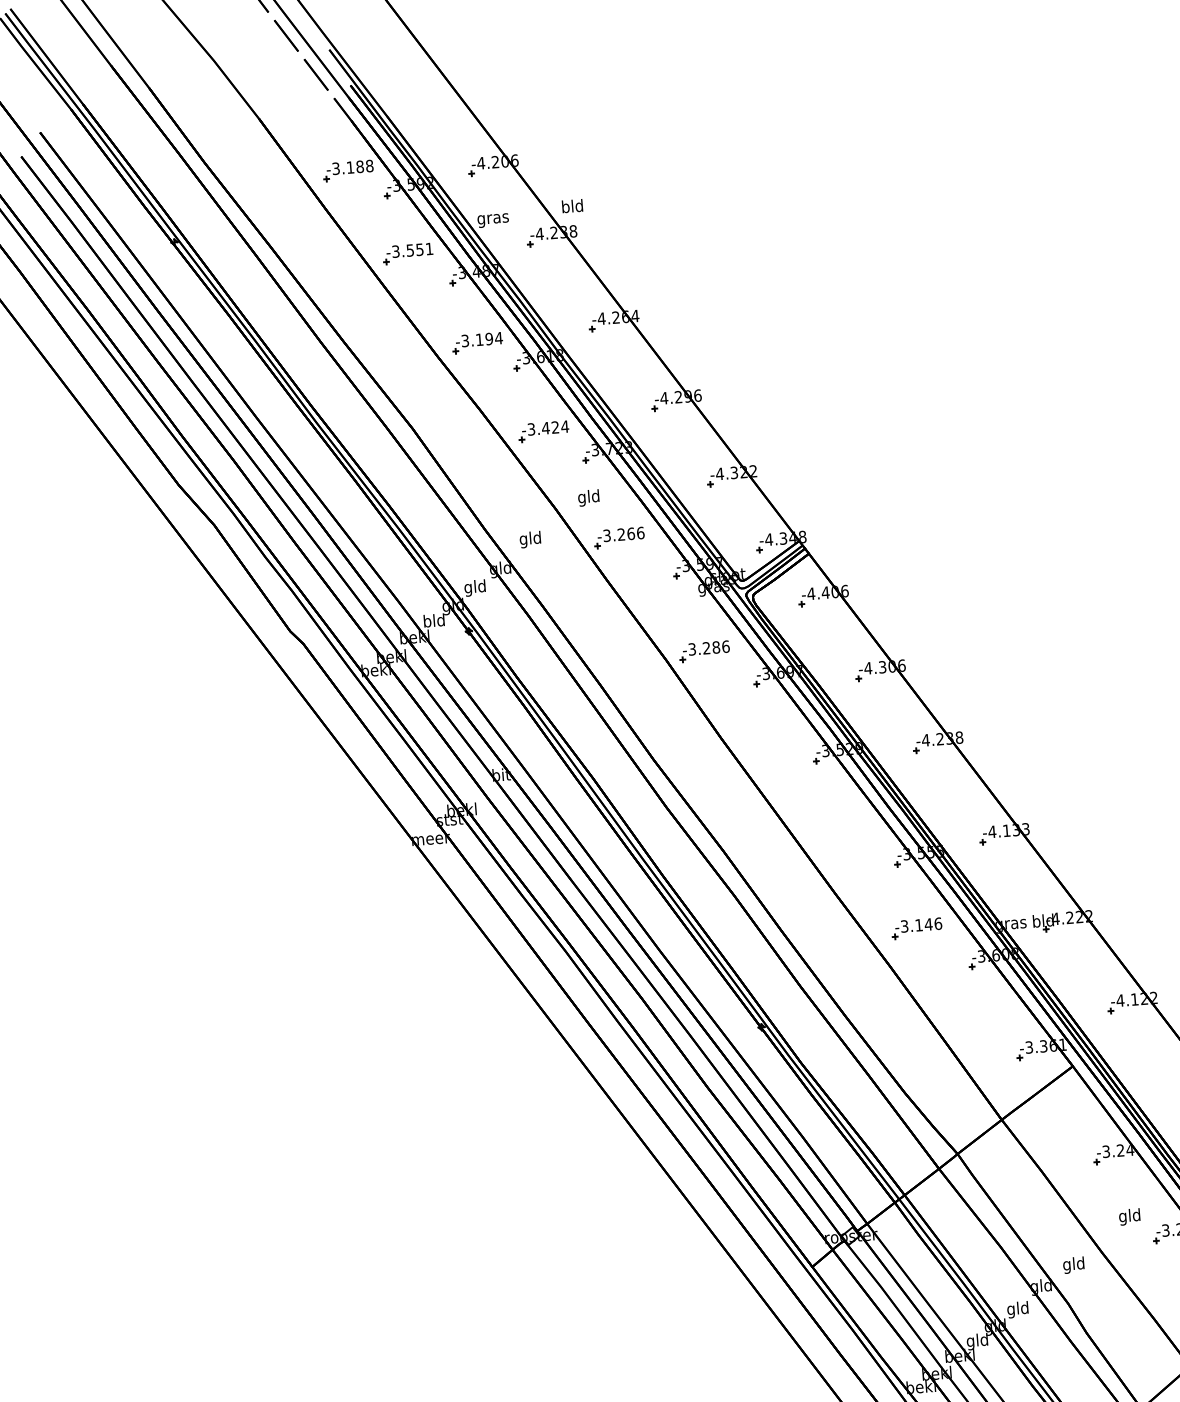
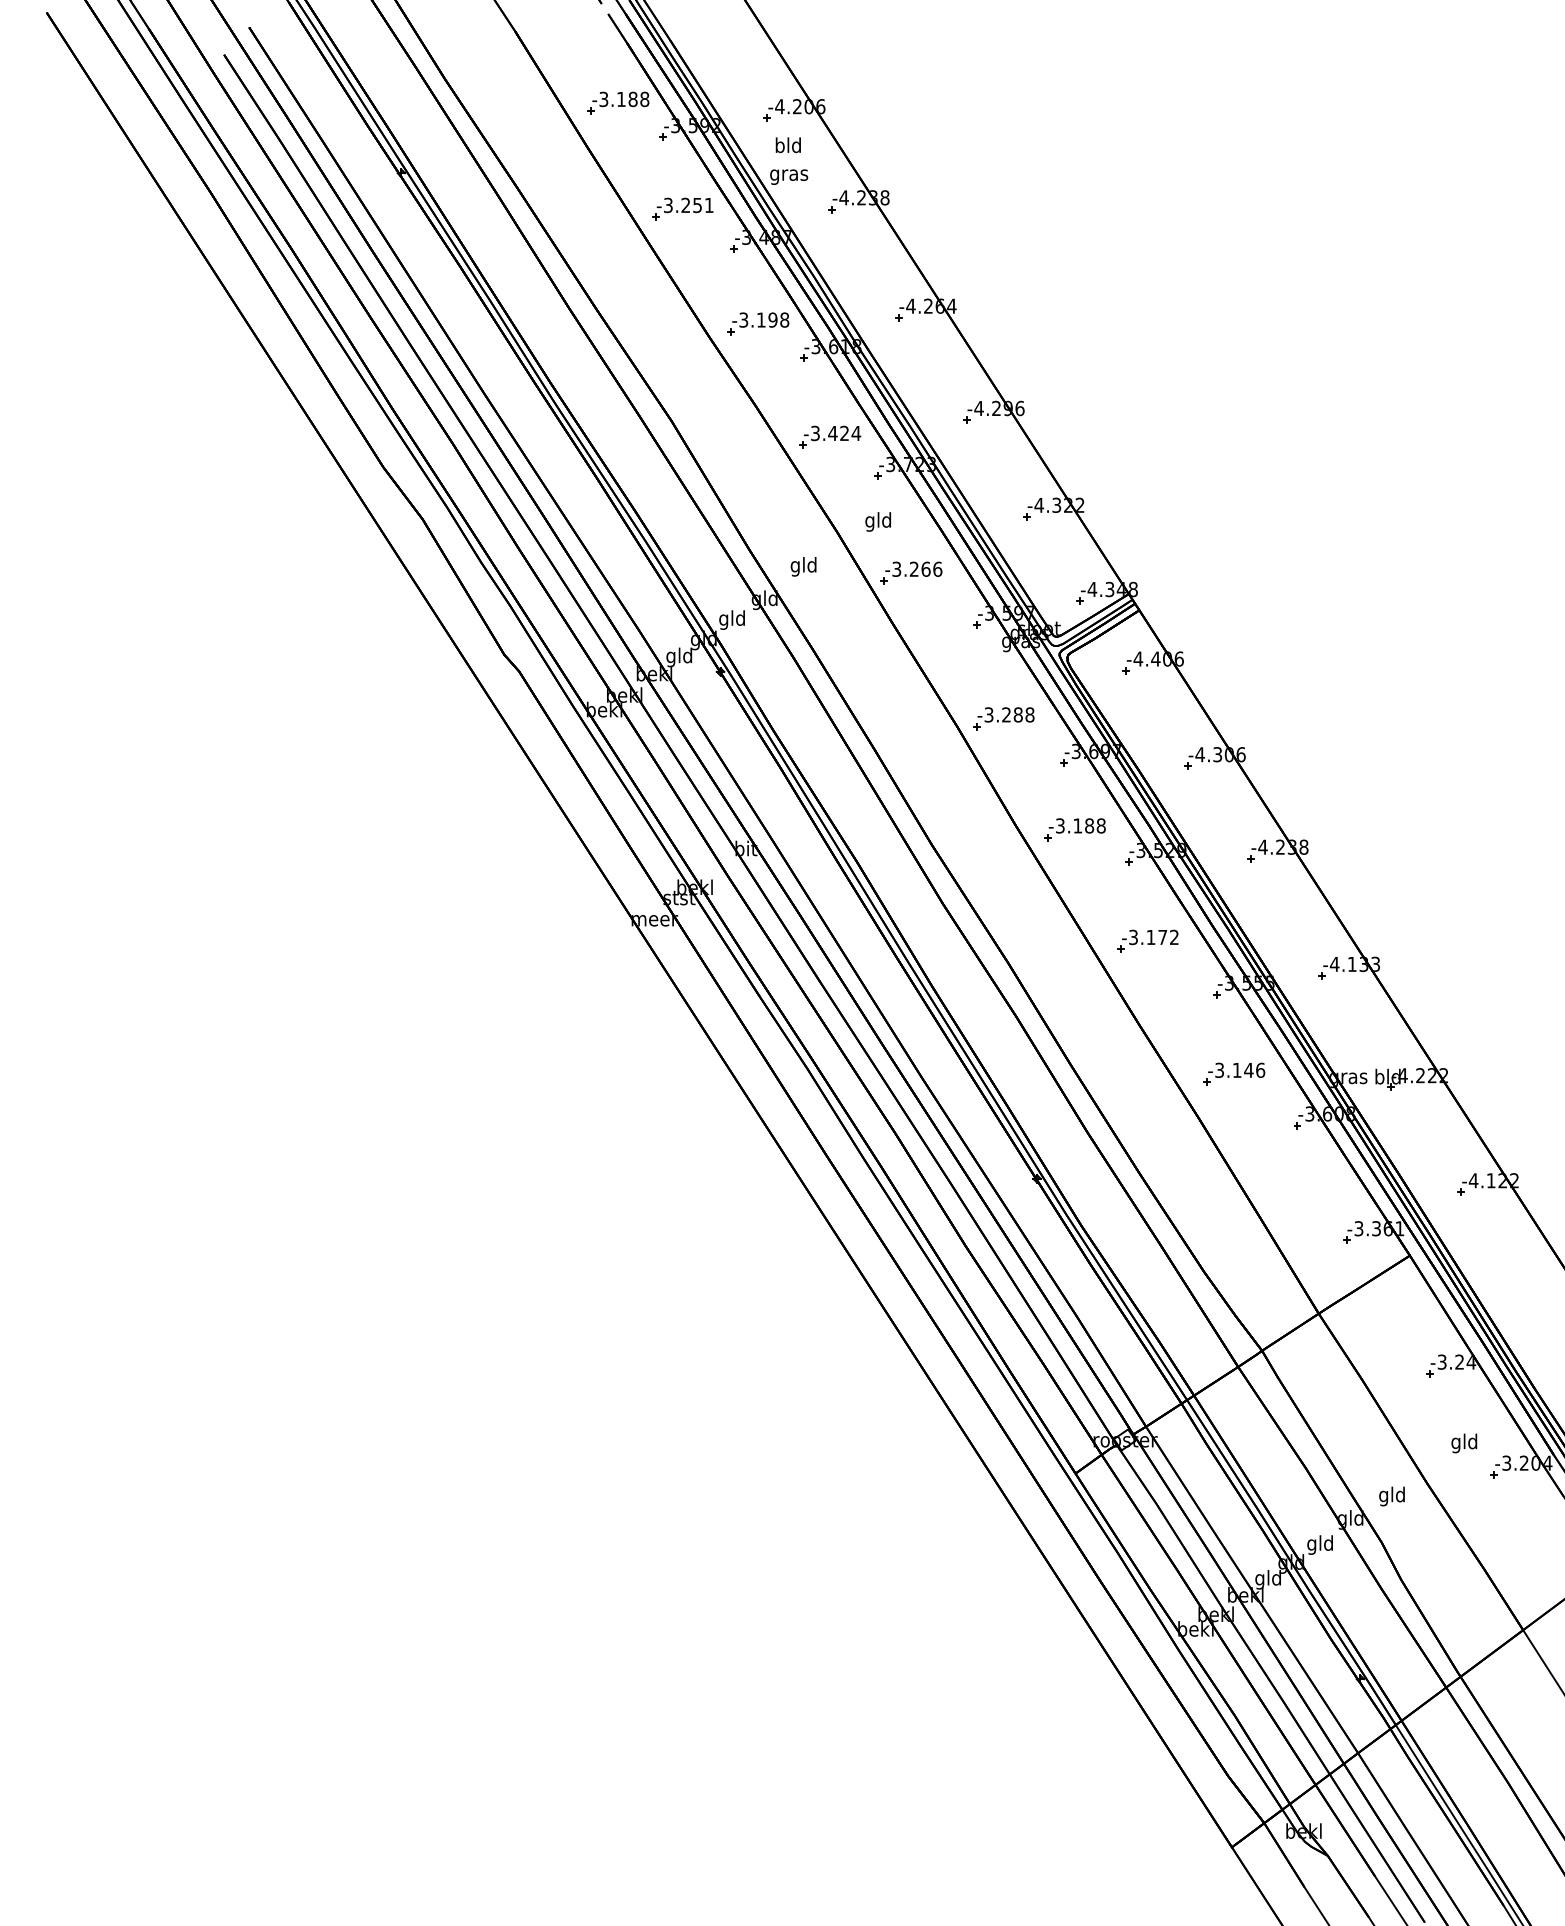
text: (571, 206) -> (787, 145), moved
text: (410, 250) -> (685, 205), -3.551 -> -3.251
text: (498, 337) -> (784, 319), -3.194 -> -3.198
text: (426, 622) -> (670, 657), bld -> gld
text: (725, 646) -> (1029, 714), -3.286 -> -3.288
part: (769, 737) -> (1074, 829), added
part: (836, 824) -> (1147, 940), added

